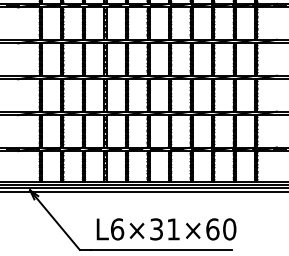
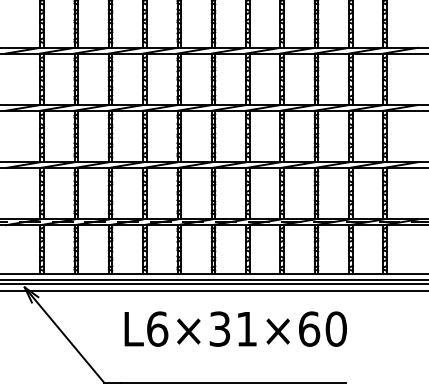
text: (166, 229) -> (235, 329), moved

